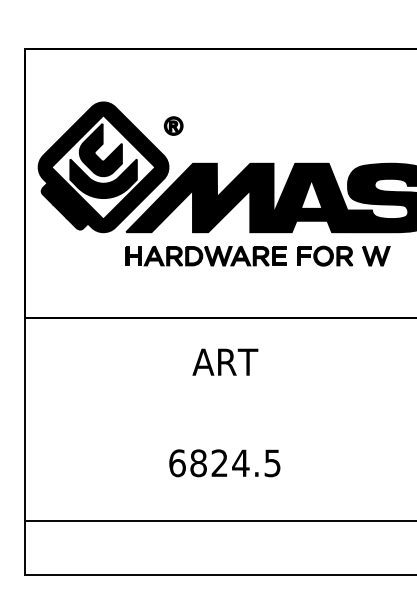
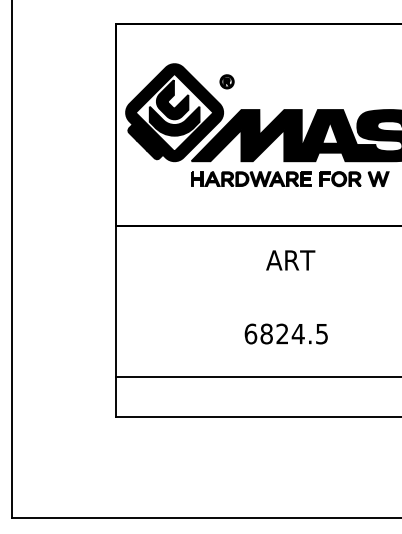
text: (225, 362) -> (290, 260), moved
text: (223, 462) -> (285, 333), moved

